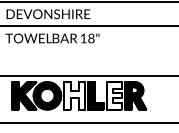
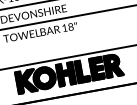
fill: (74, 95) -> (65, 74), added
fill: (113, 95) -> (96, 68), added

